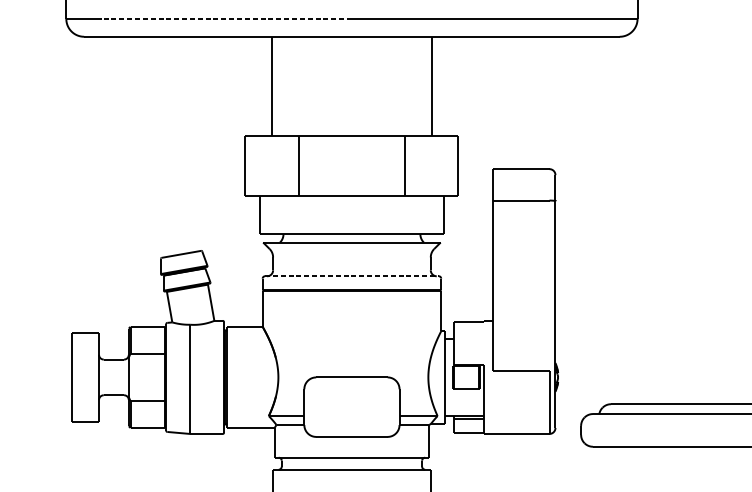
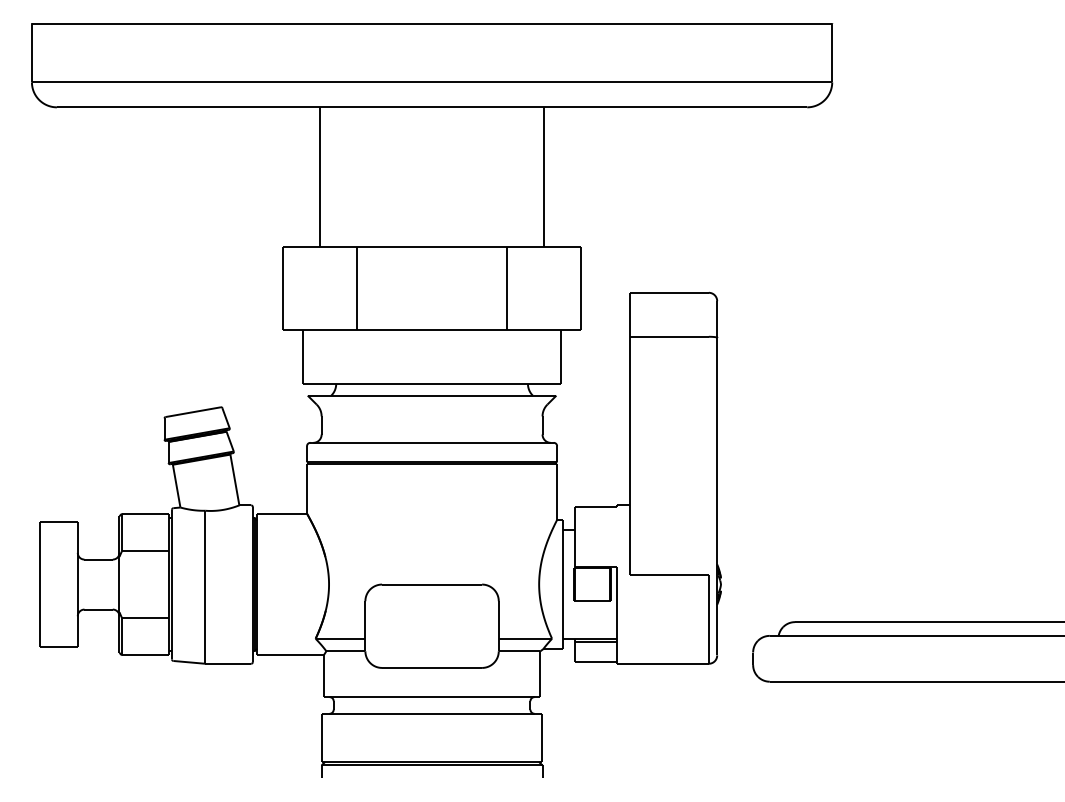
line: (226, 19) -> (256, 82), dashed -> solid
line: (352, 276) -> (432, 442), dashed -> solid

